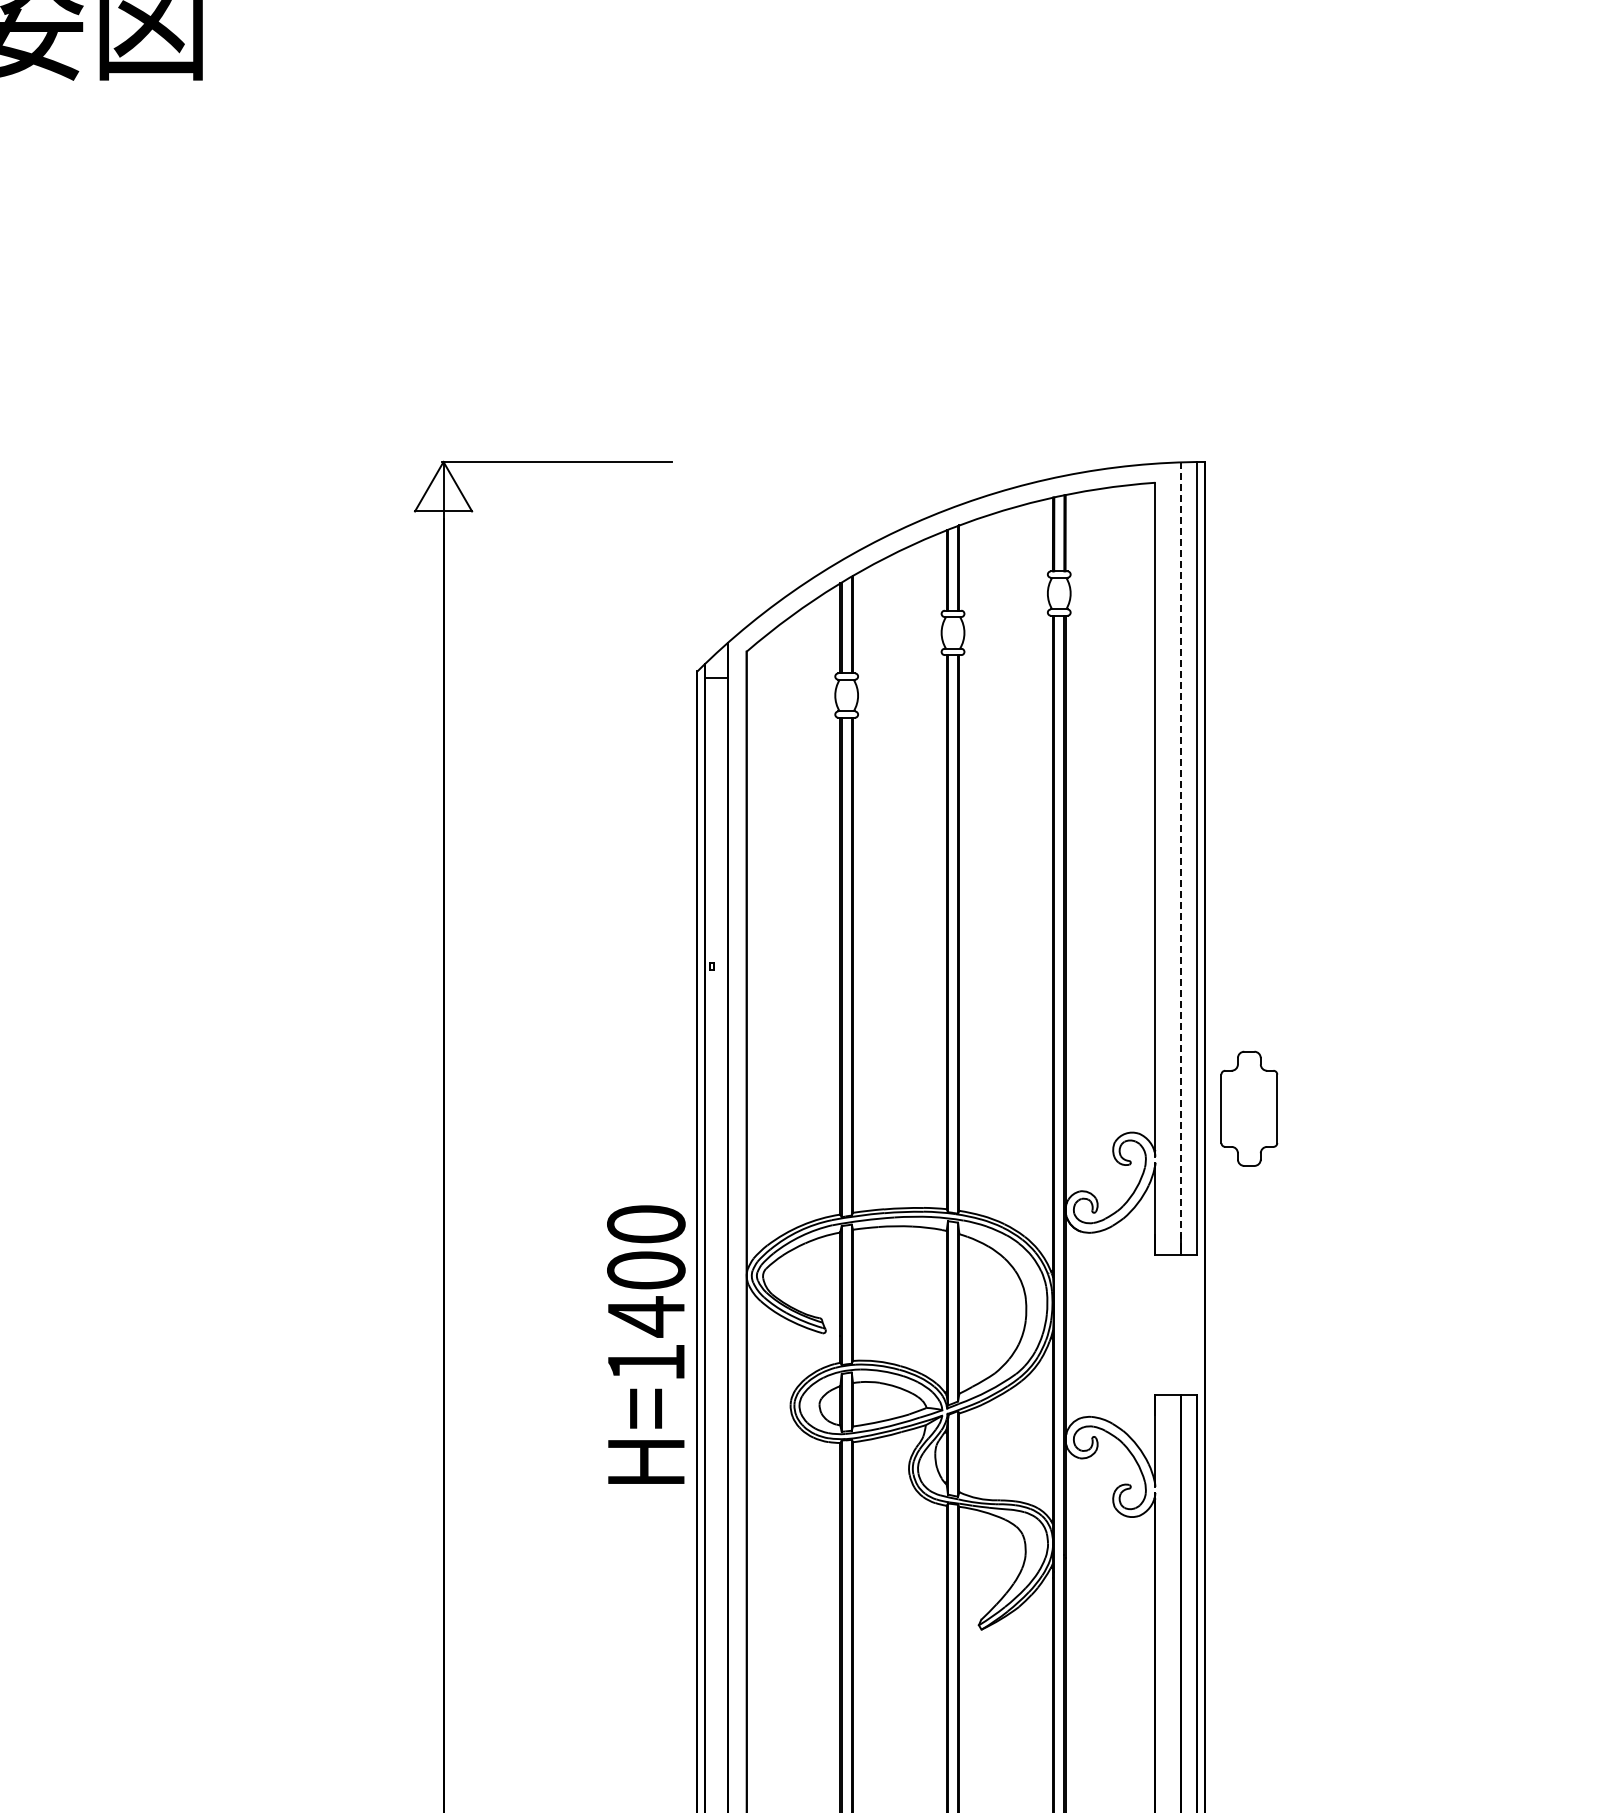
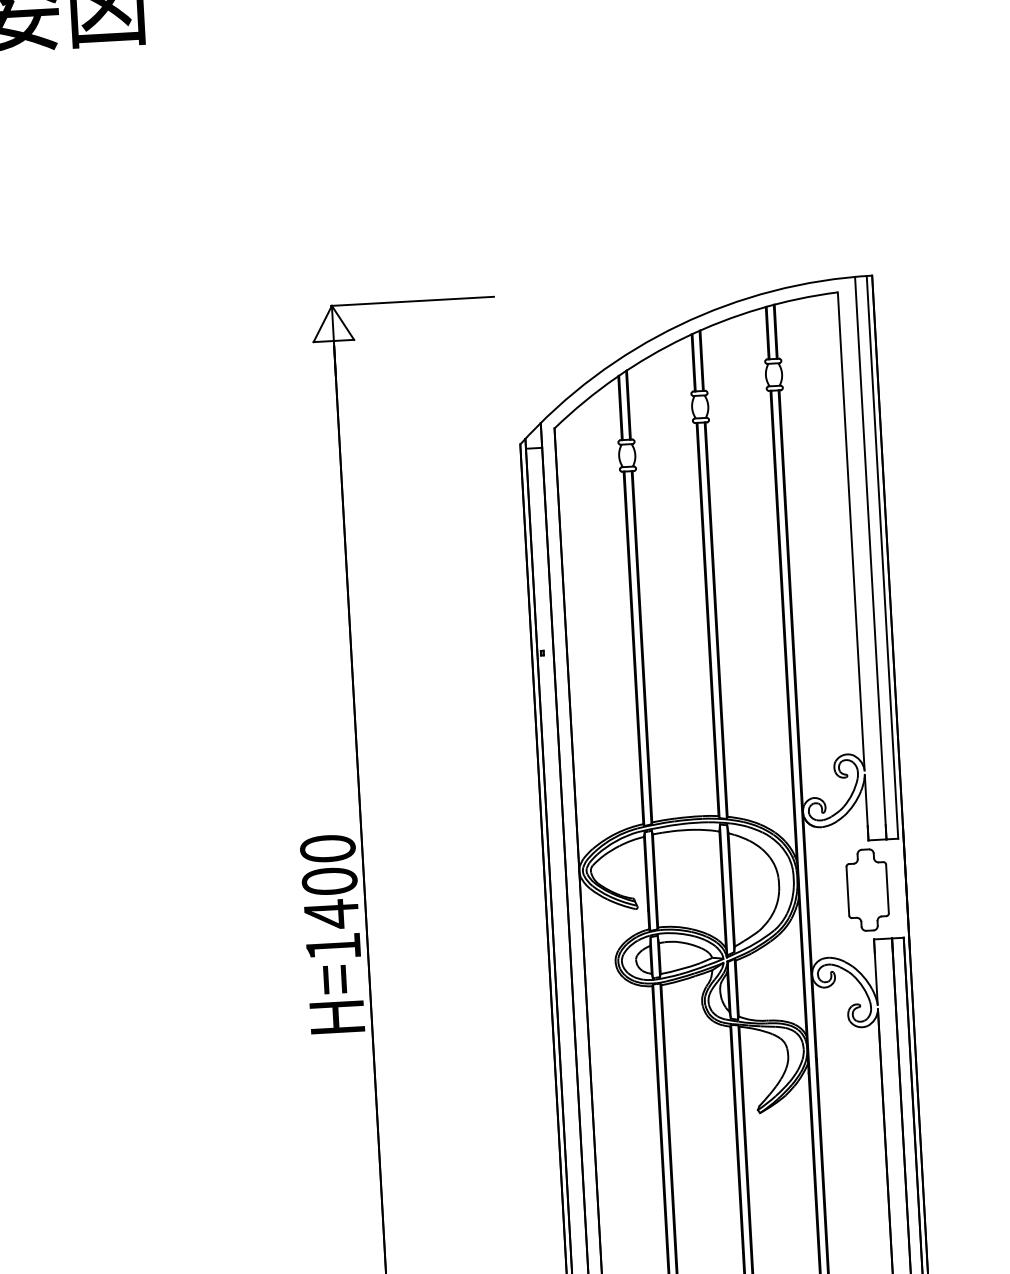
line: (1180, 859) -> (870, 558), dashed -> solid
part: (1249, 1108) -> (867, 889), moved
text: (646, 1344) -> (332, 934), moved

